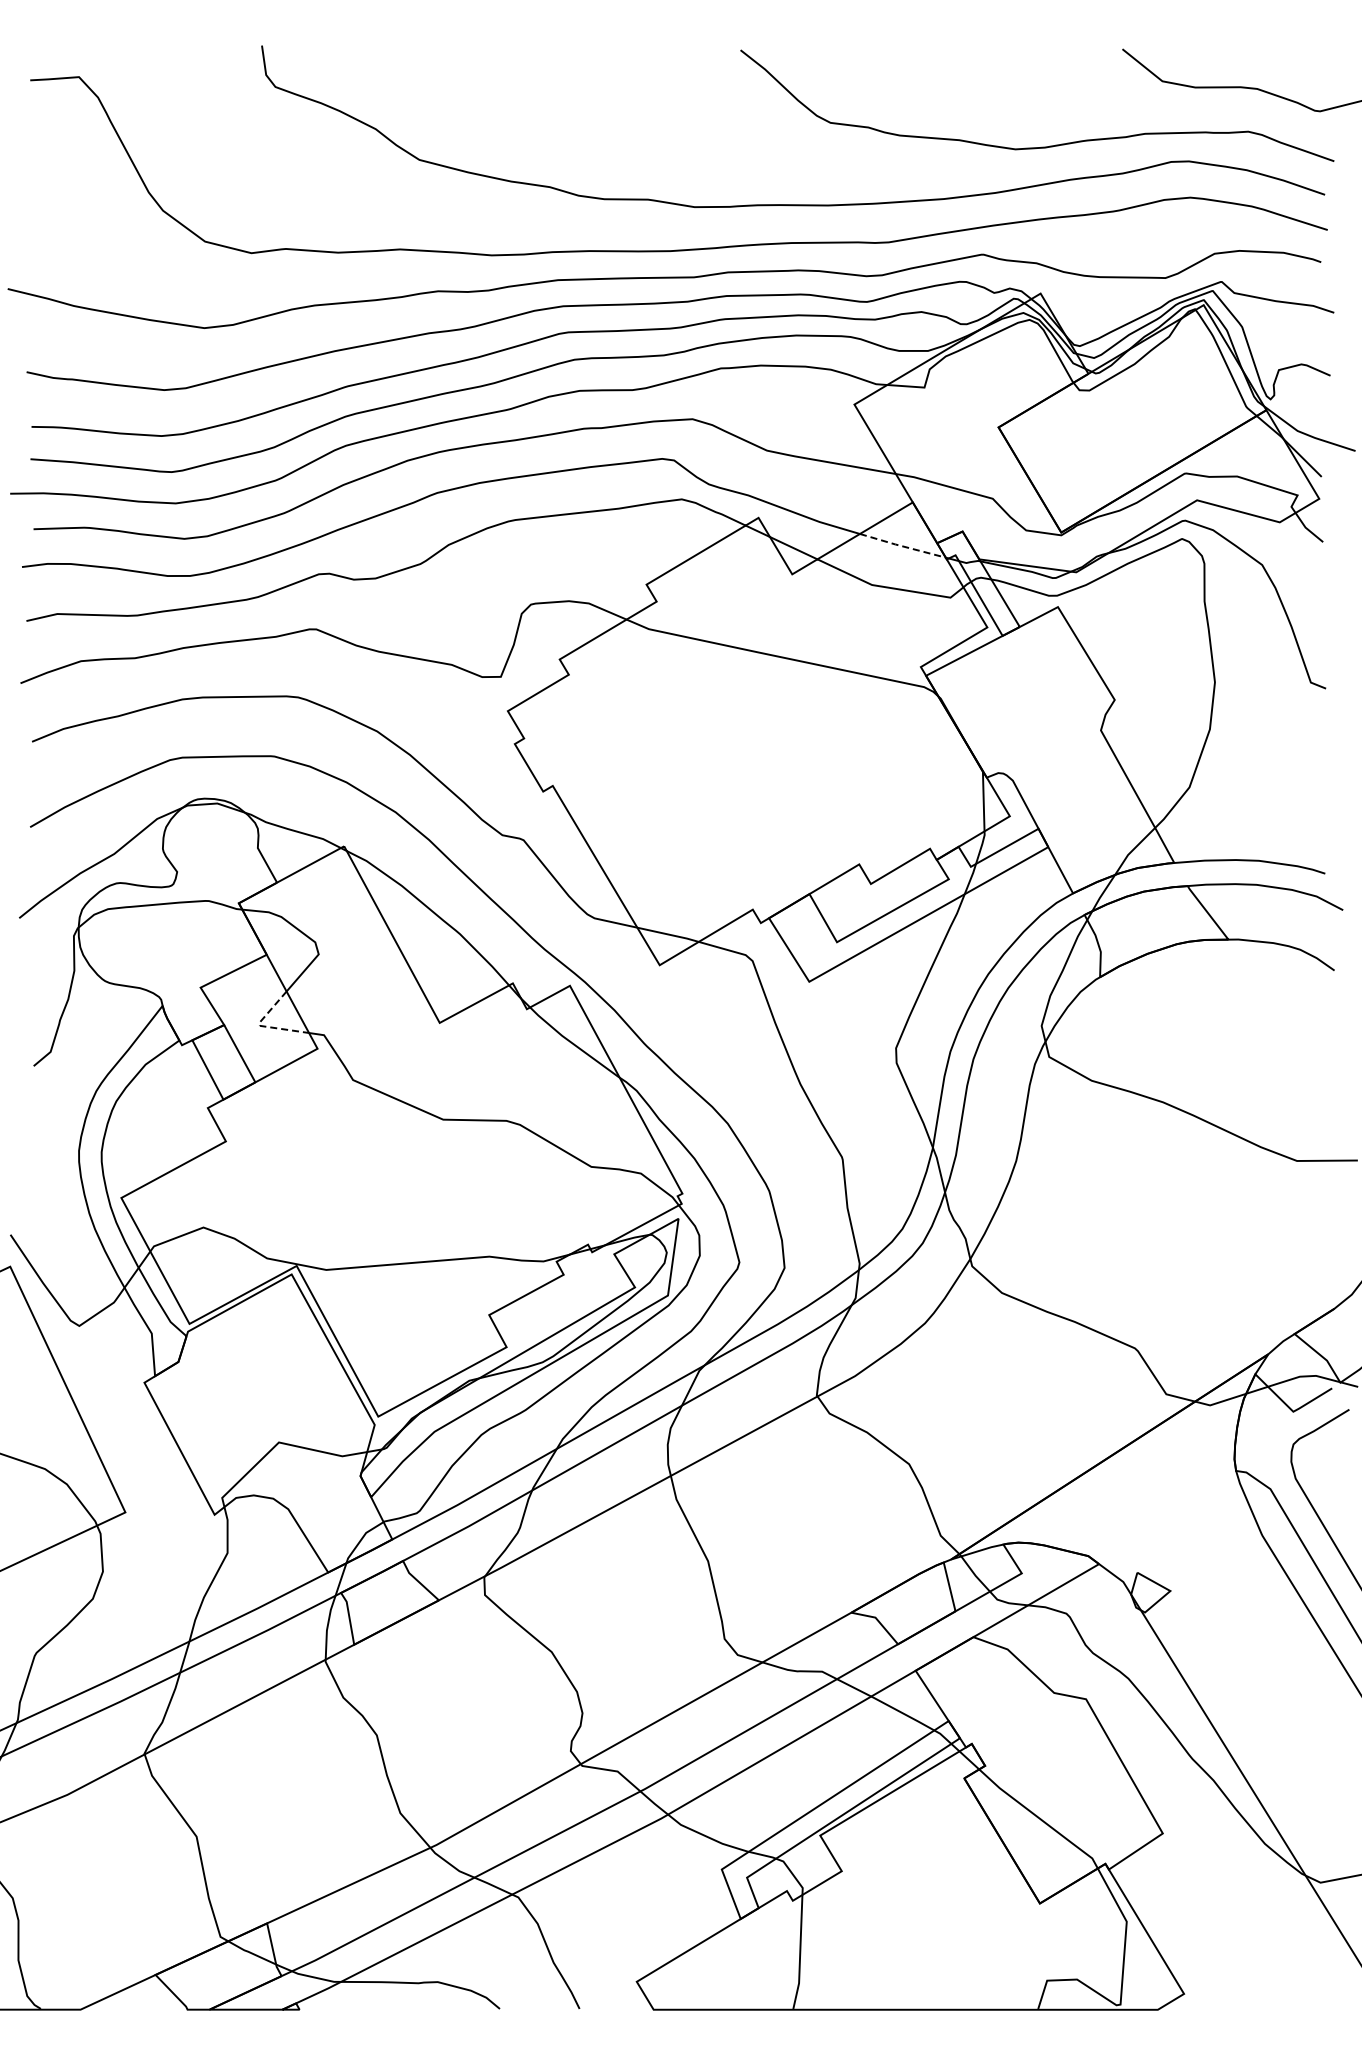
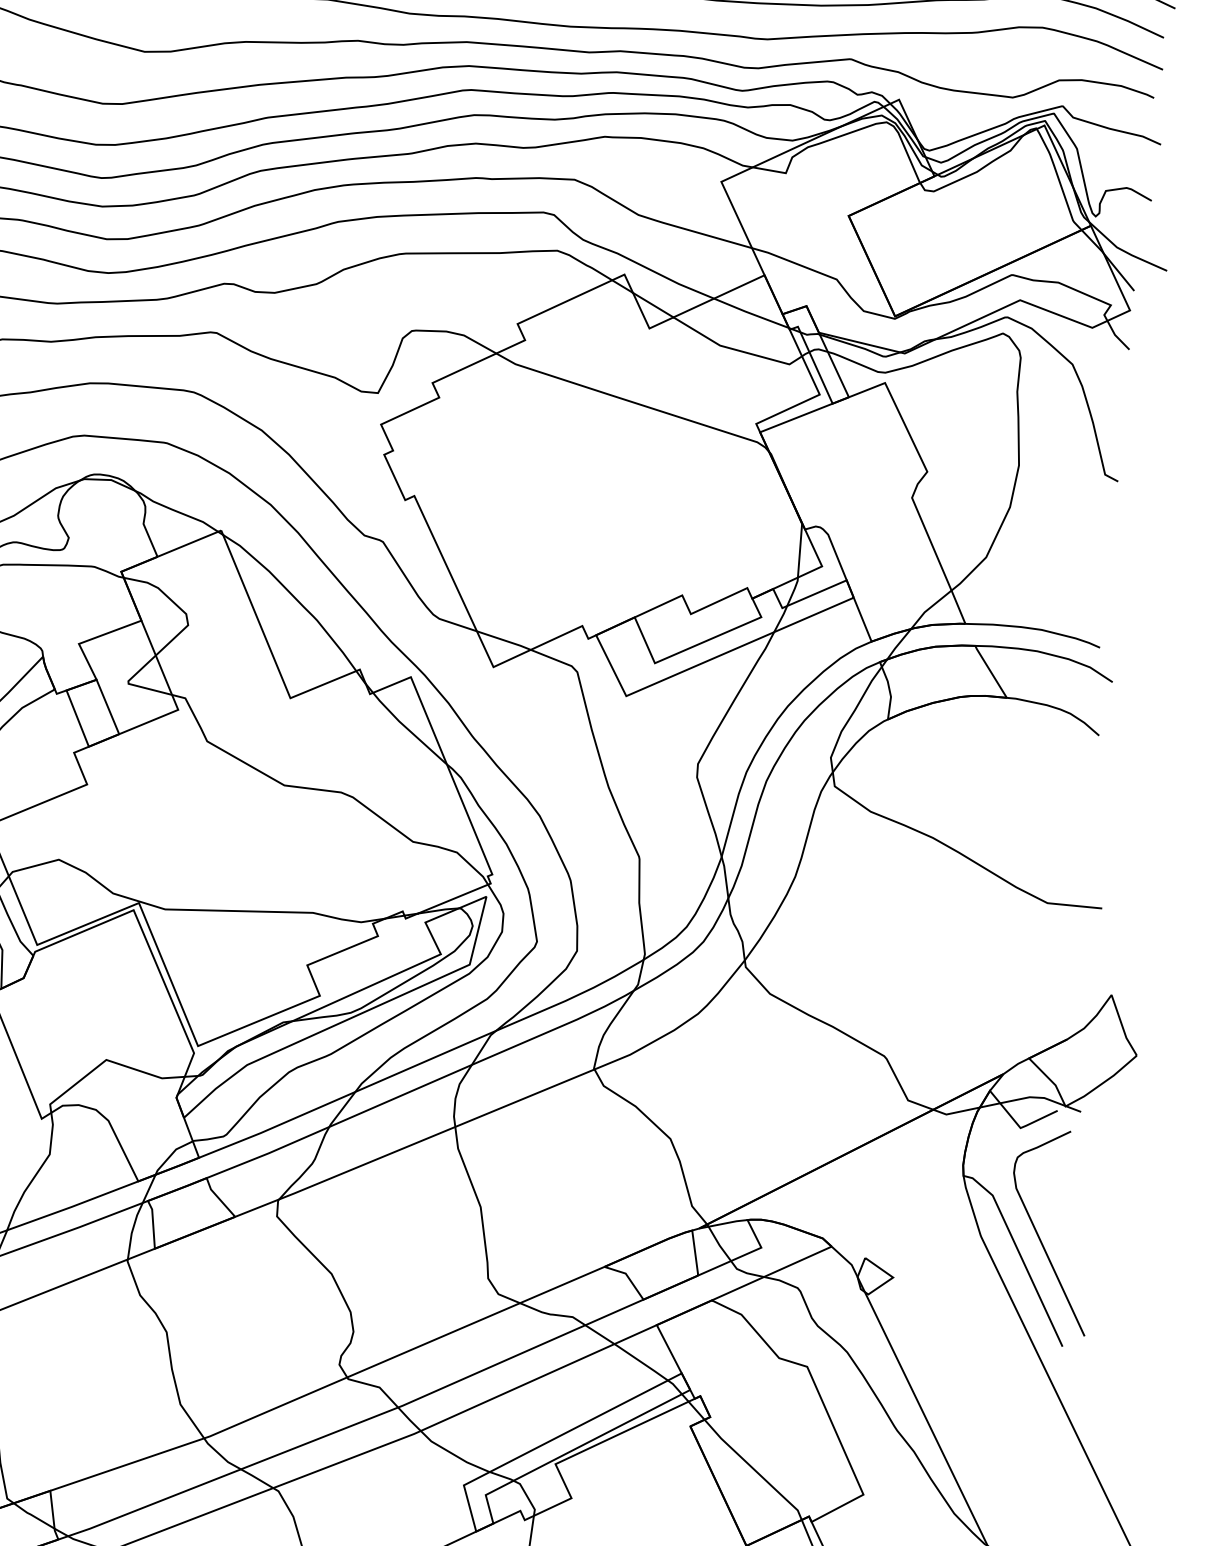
line: (903, 546) -> (752, 313), dashed -> solid
line: (261, 1026) -> (129, 684), dashed -> solid

